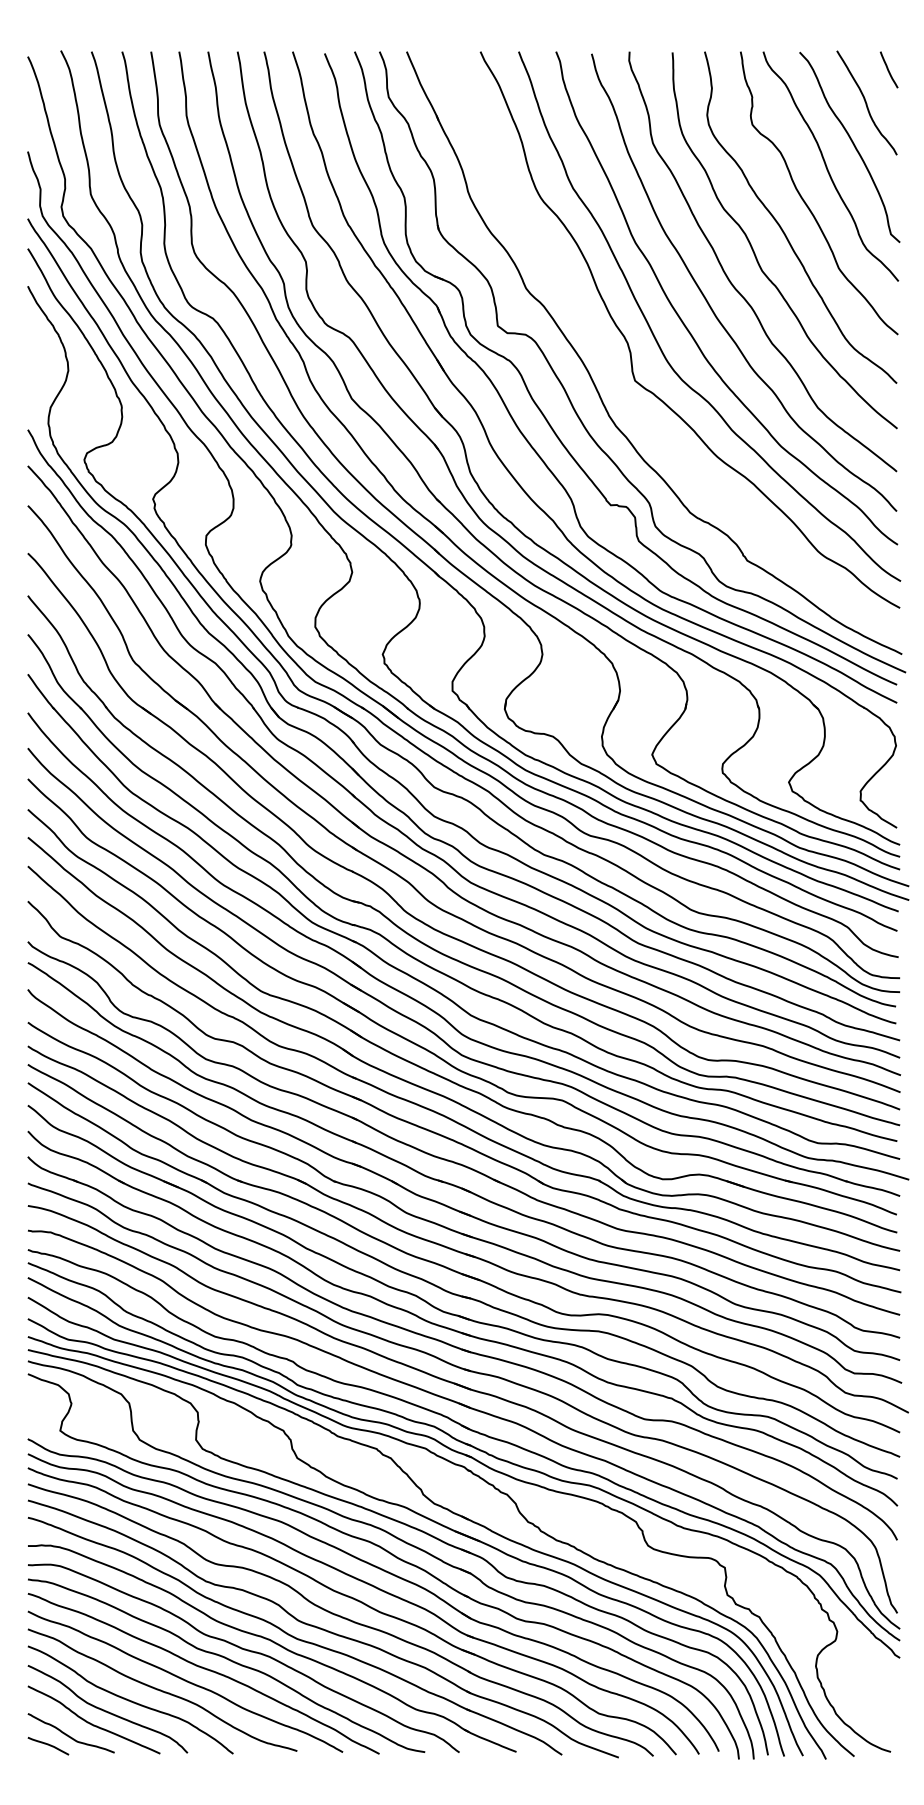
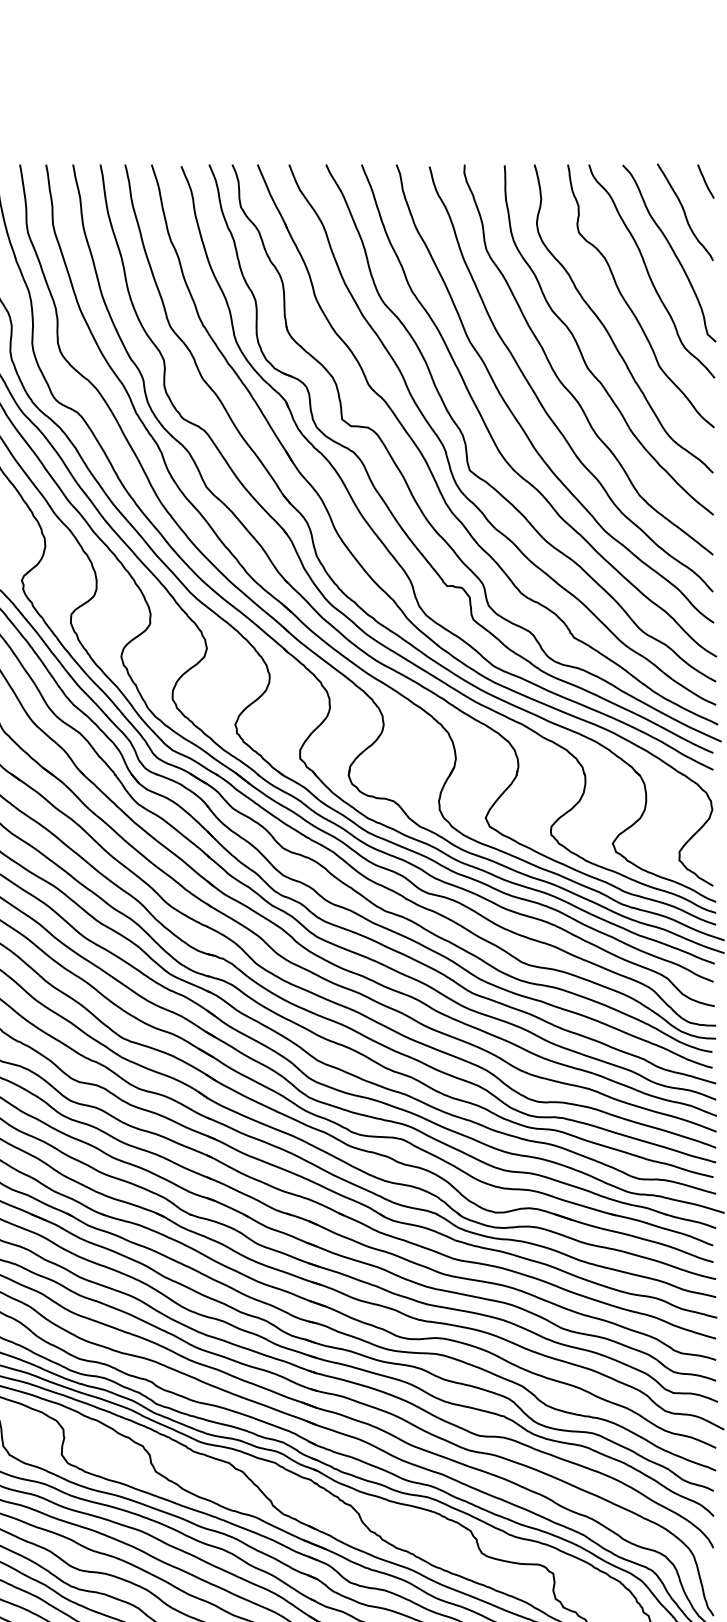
curve: (610, 360) -> (446, 451), added

